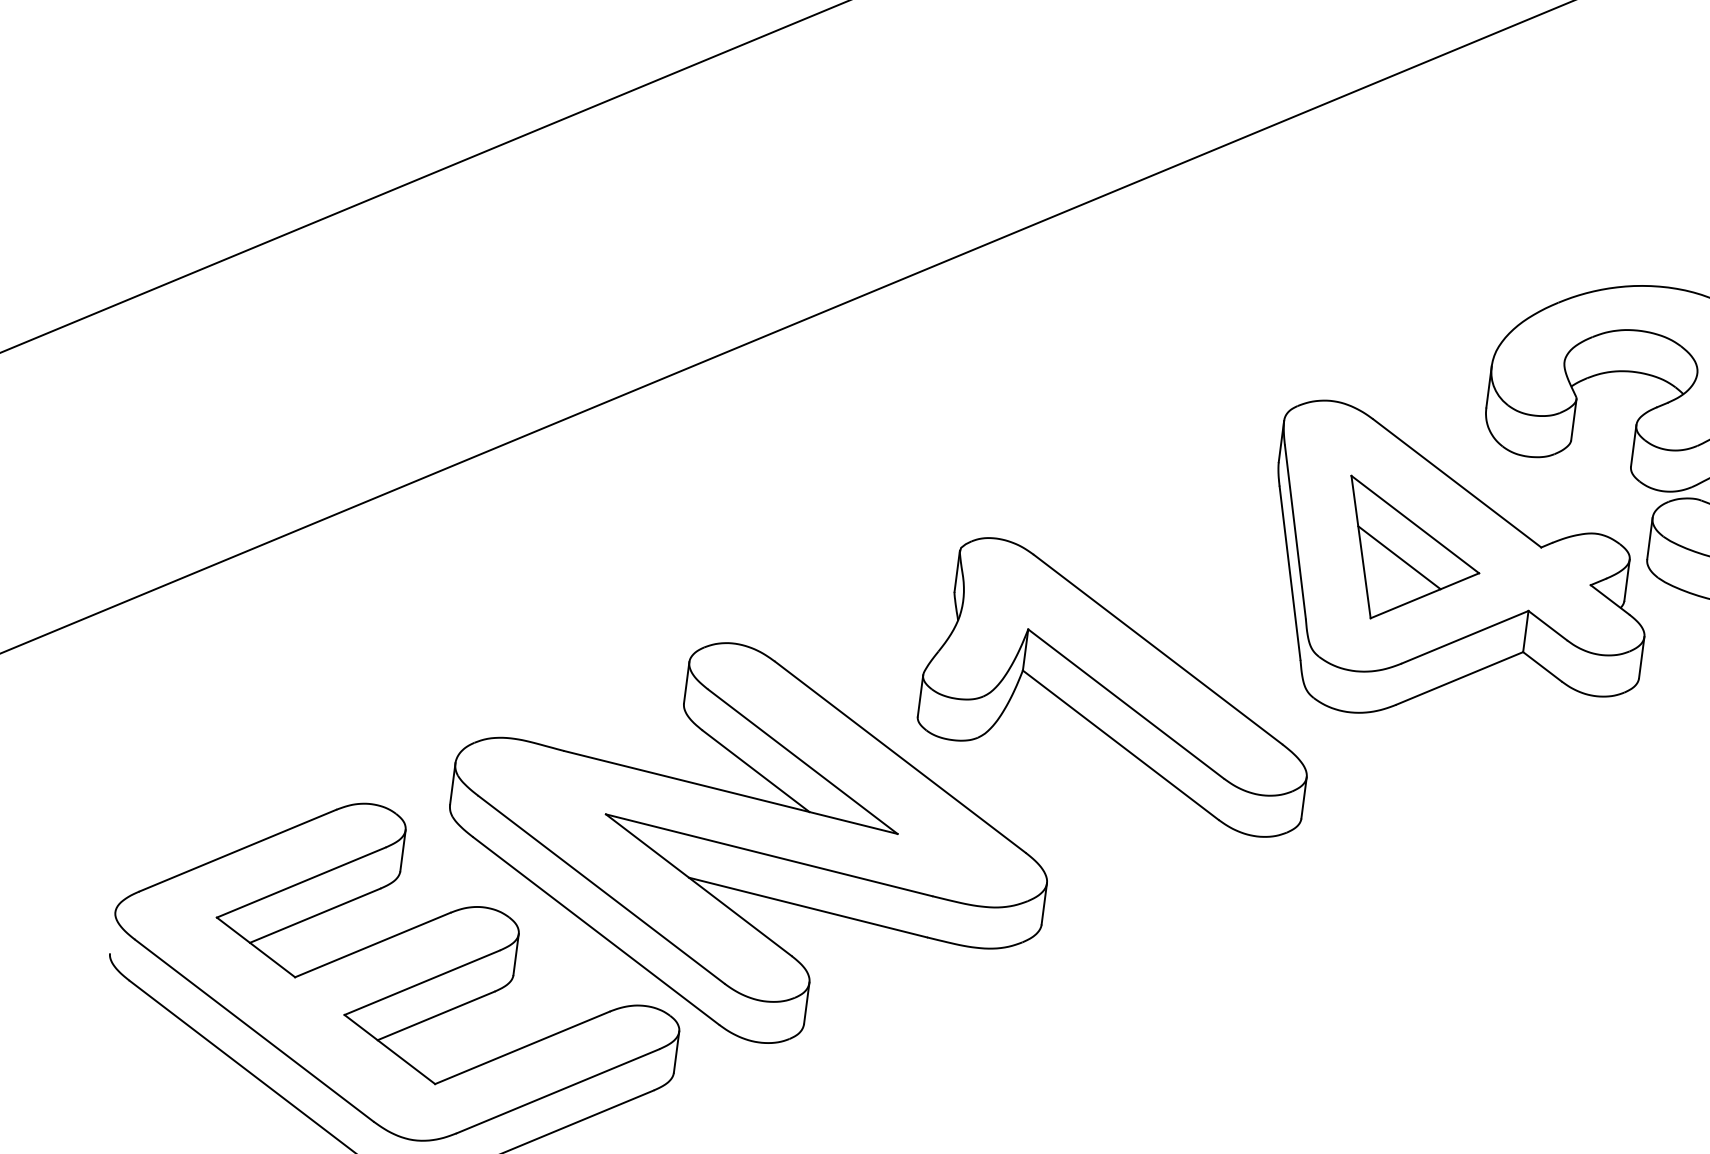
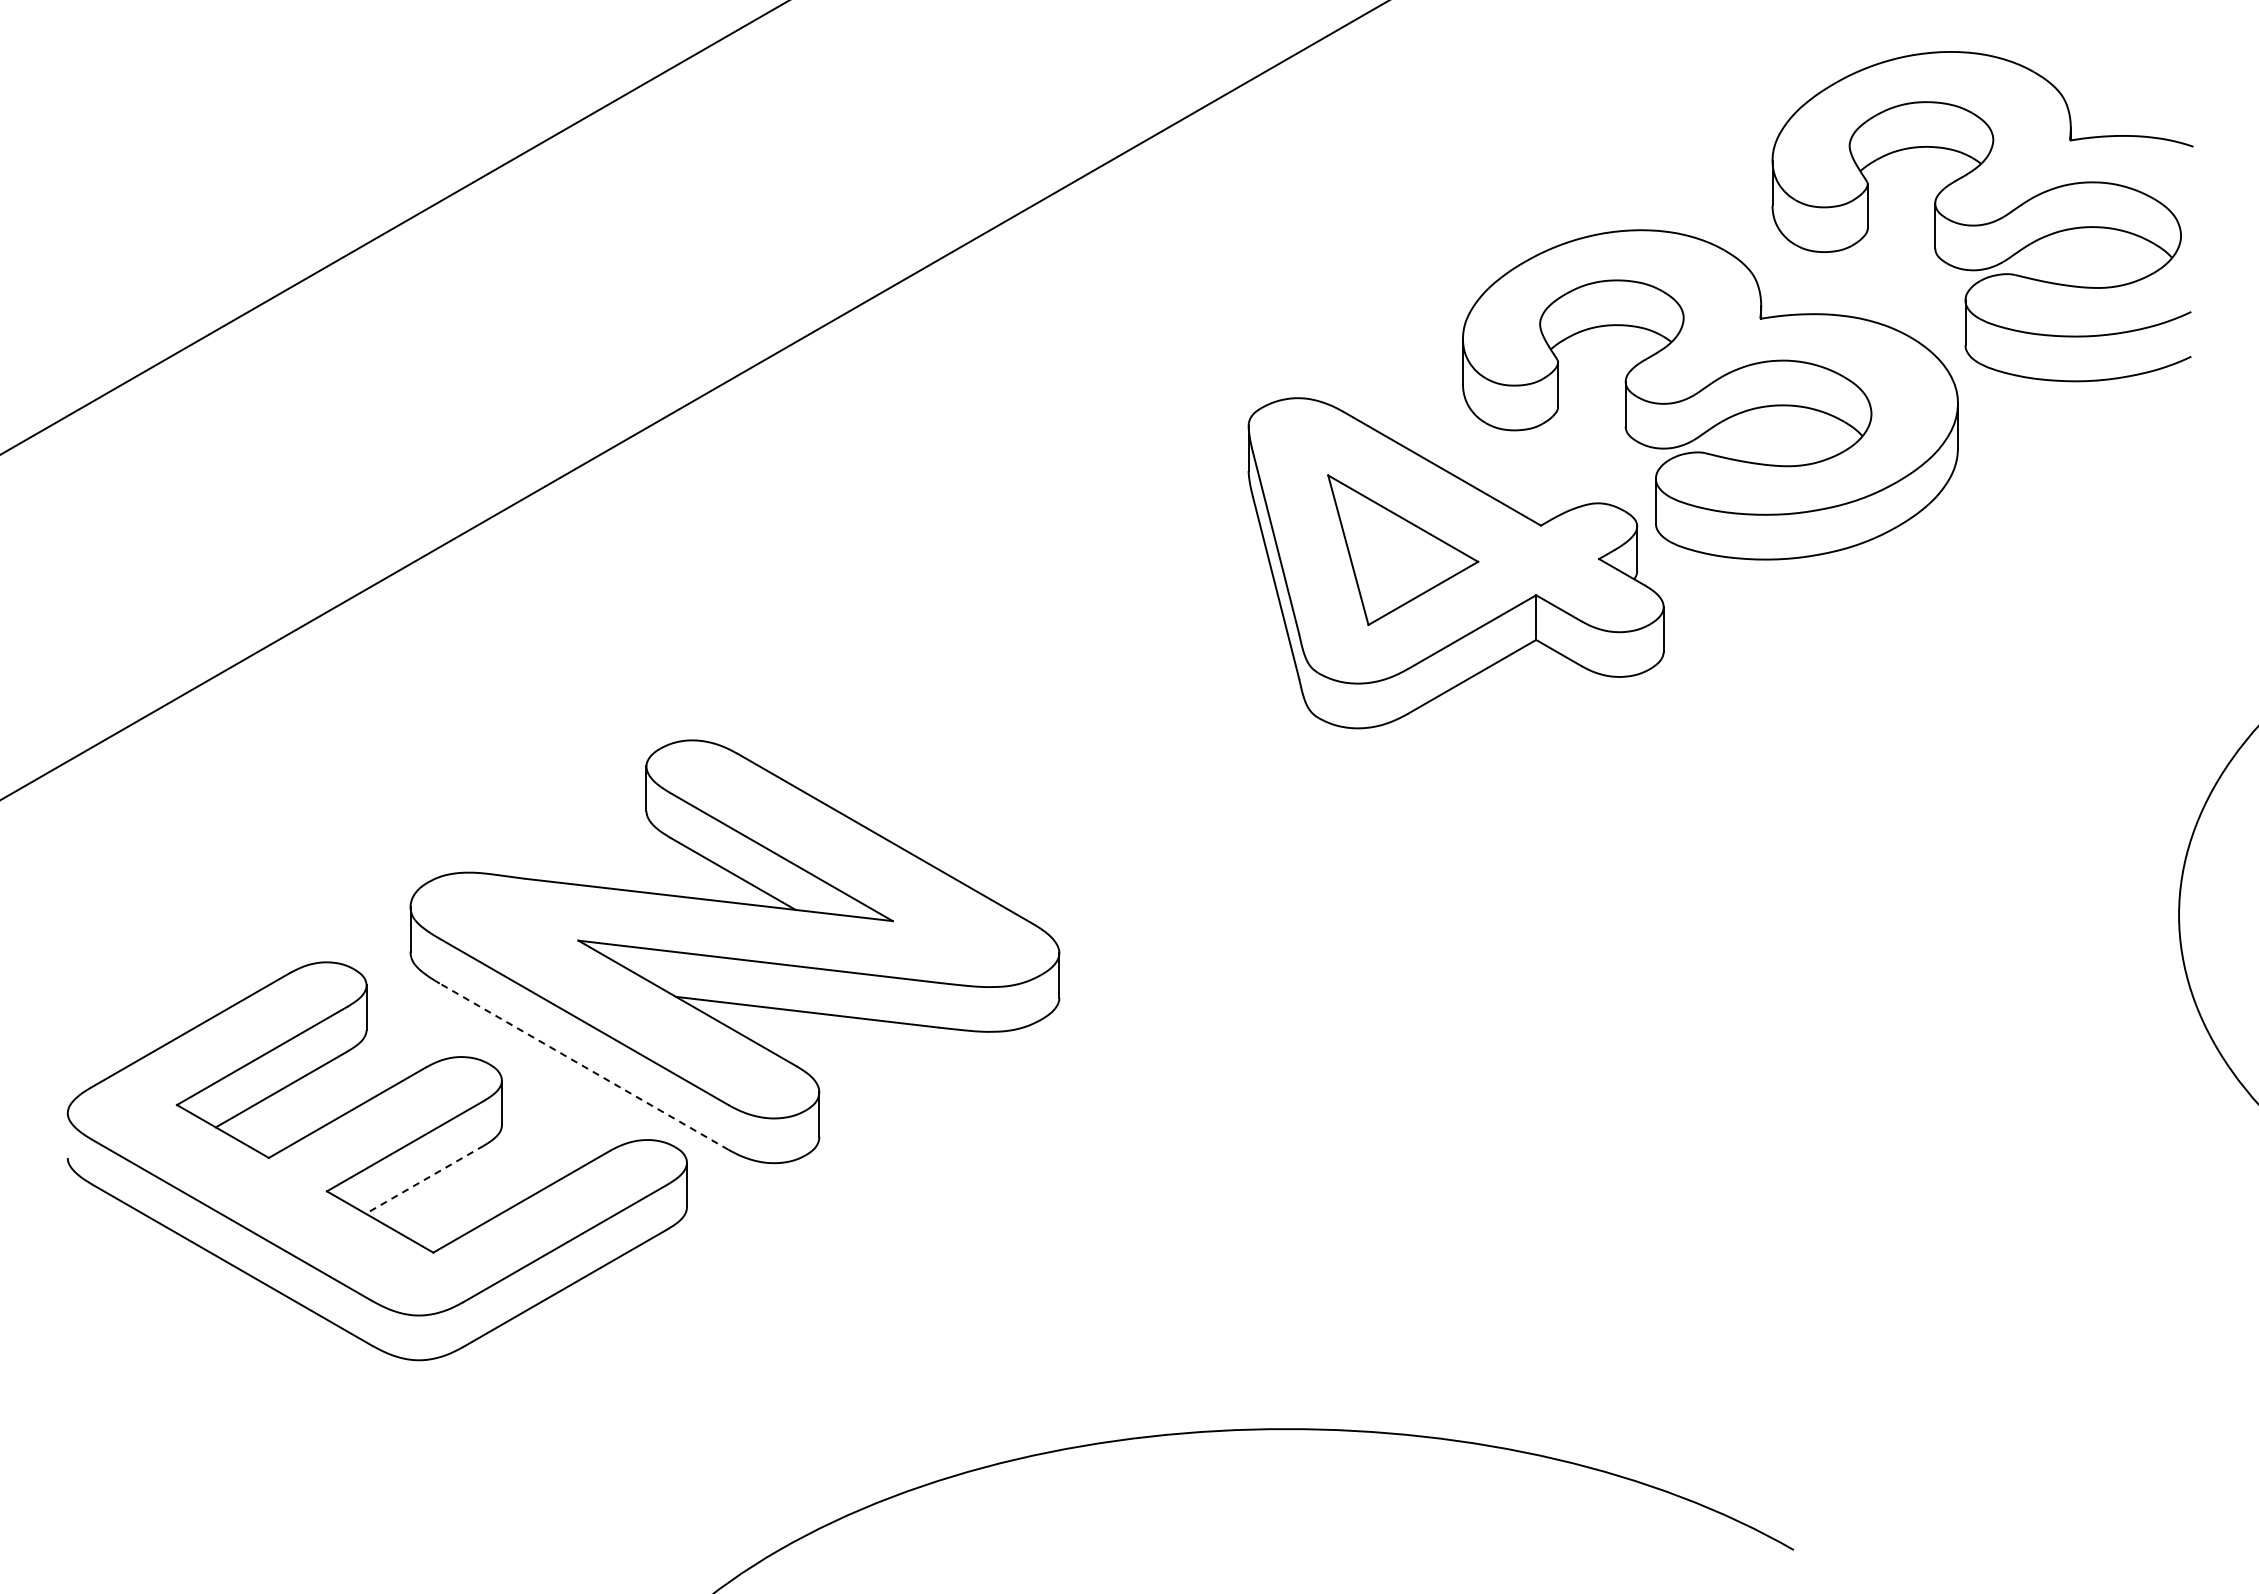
line: (1399, 557) -> (1390, 556), removed
part: (1120, 686) -> (1110, 732), removed
line: (596, 930) -> (584, 1066), solid -> dashed
line: (435, 1015) -> (424, 1179), solid -> dashed

